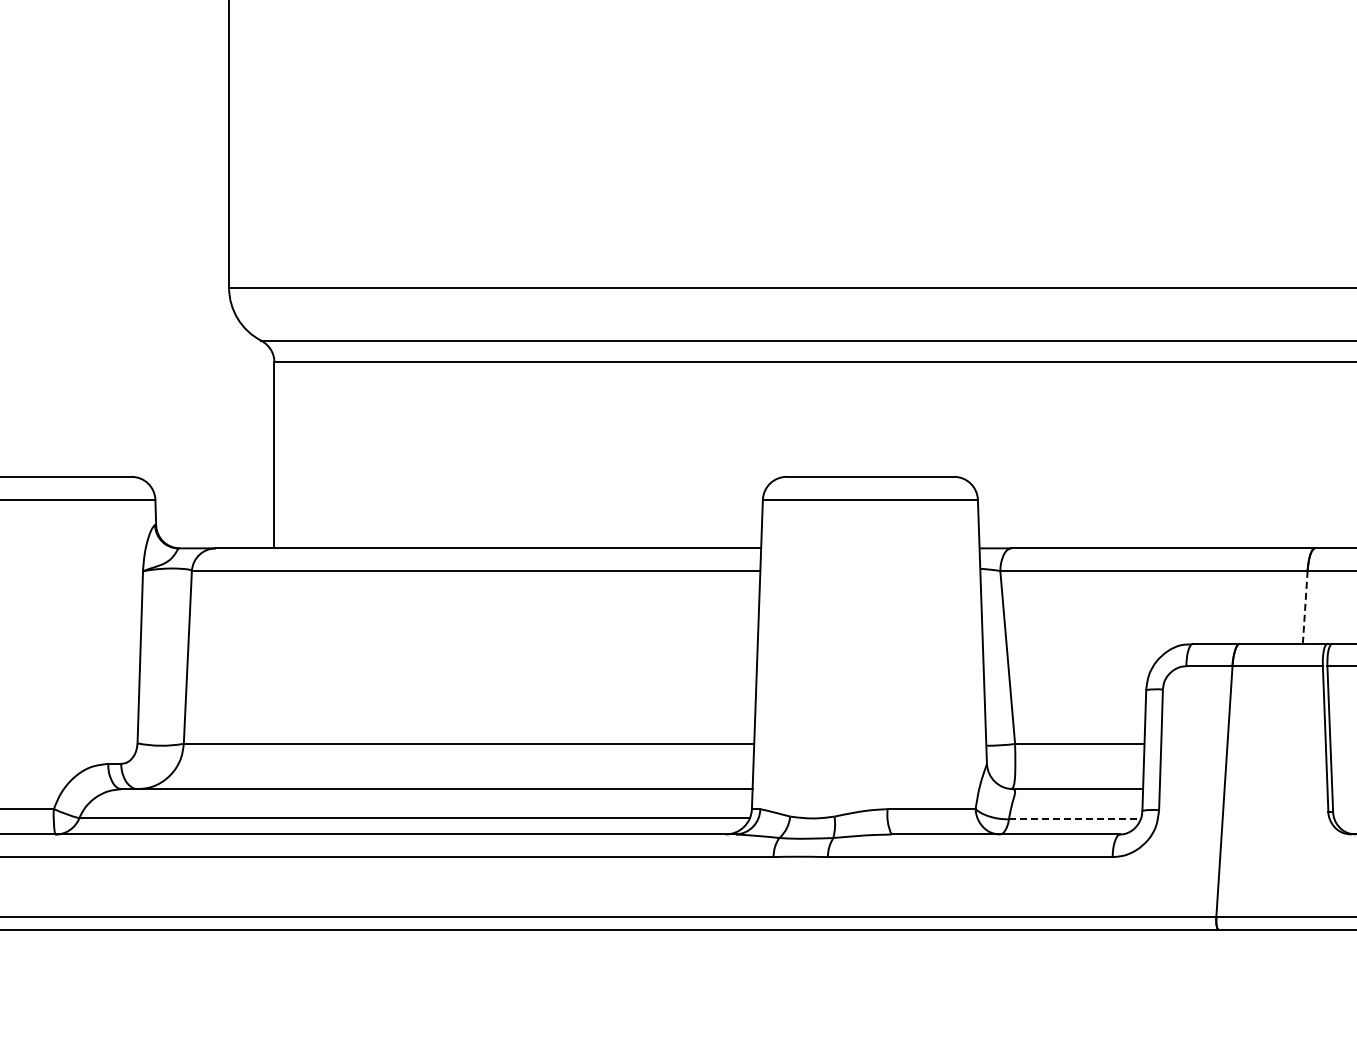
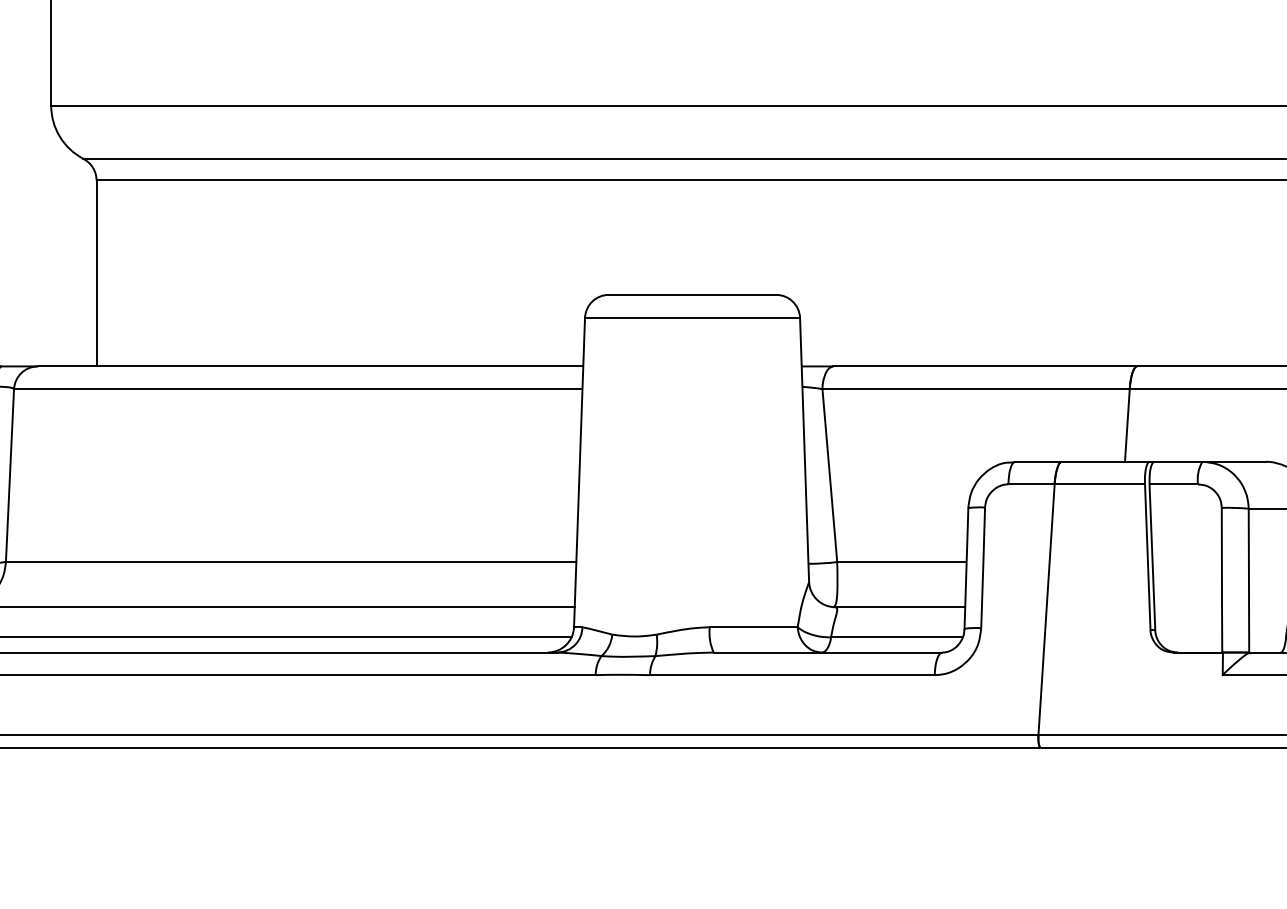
line: (1305, 606) -> (1127, 424), dashed -> solid
line: (1074, 819) -> (896, 637), dashed -> solid

